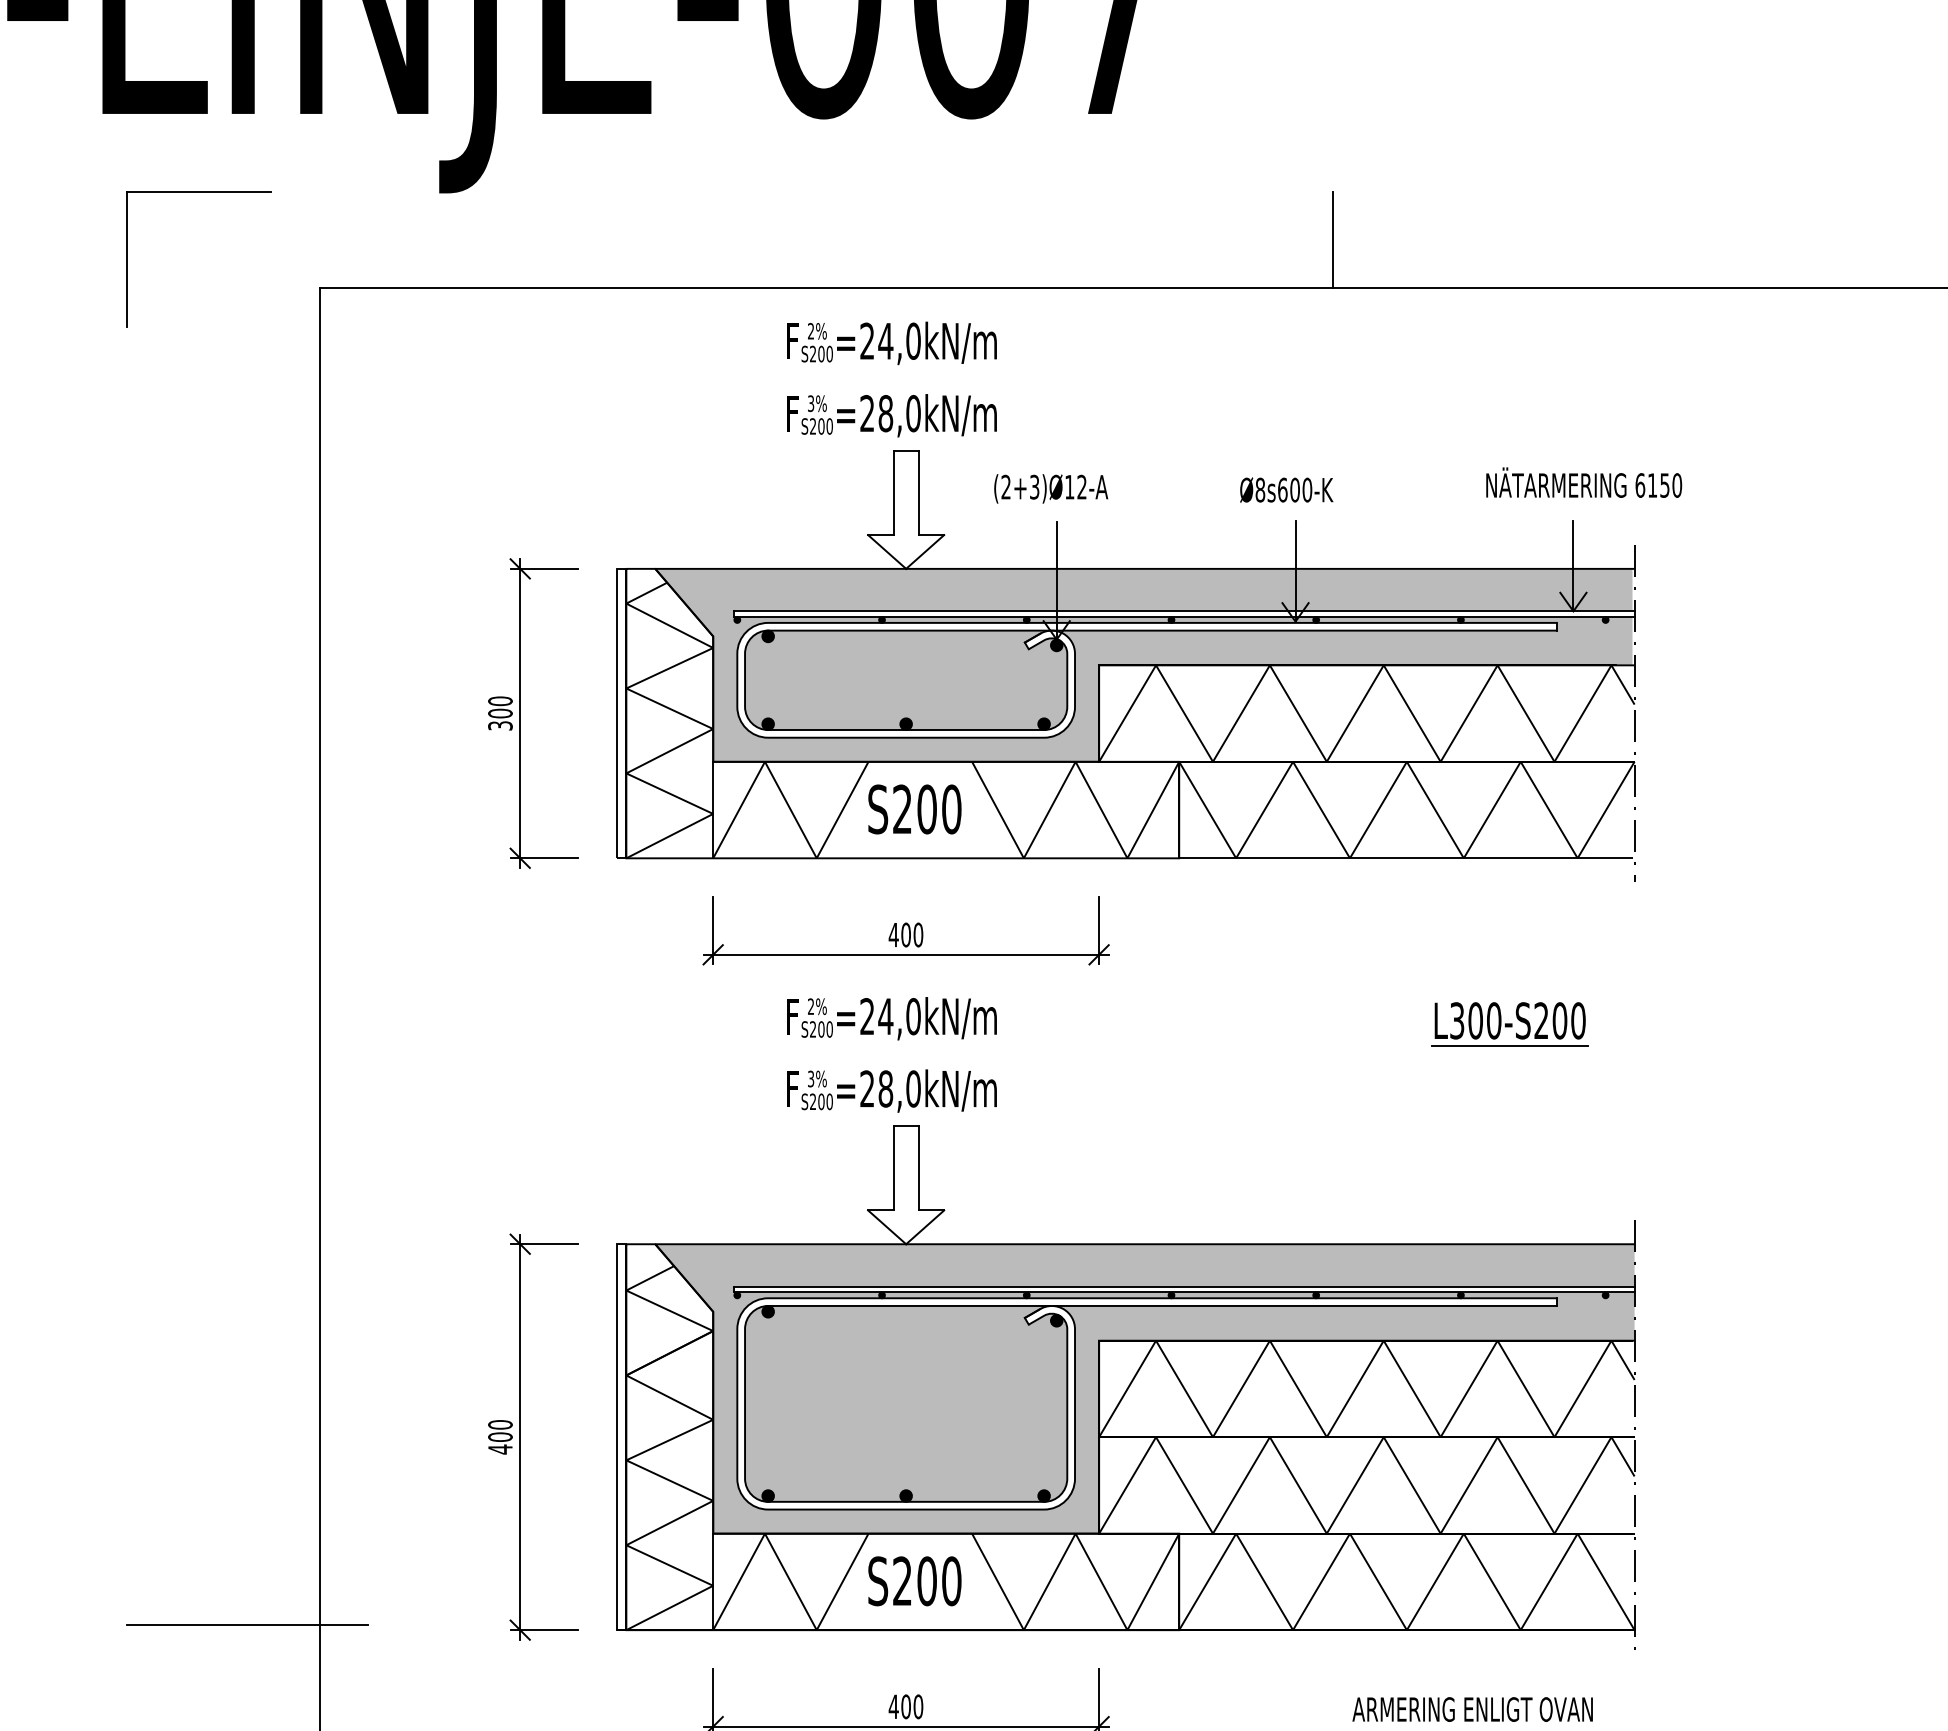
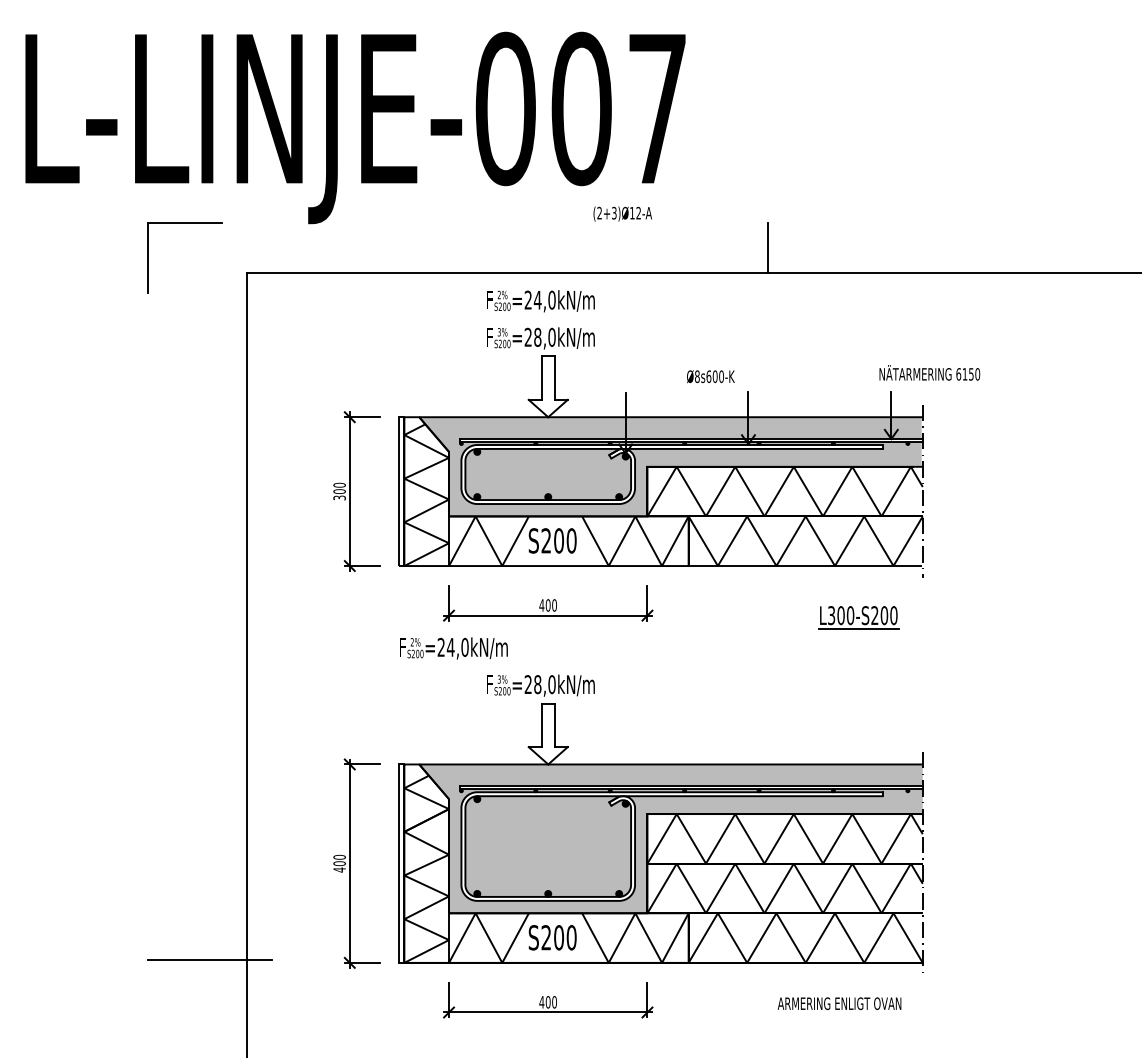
text: (1583, 481) -> (929, 372), moved
text: (1050, 487) -> (622, 213), moved
text: (1285, 489) -> (710, 376), moved
text: (891, 1018) -> (453, 648), moved
part: (1509, 1024) -> (858, 617), moved

